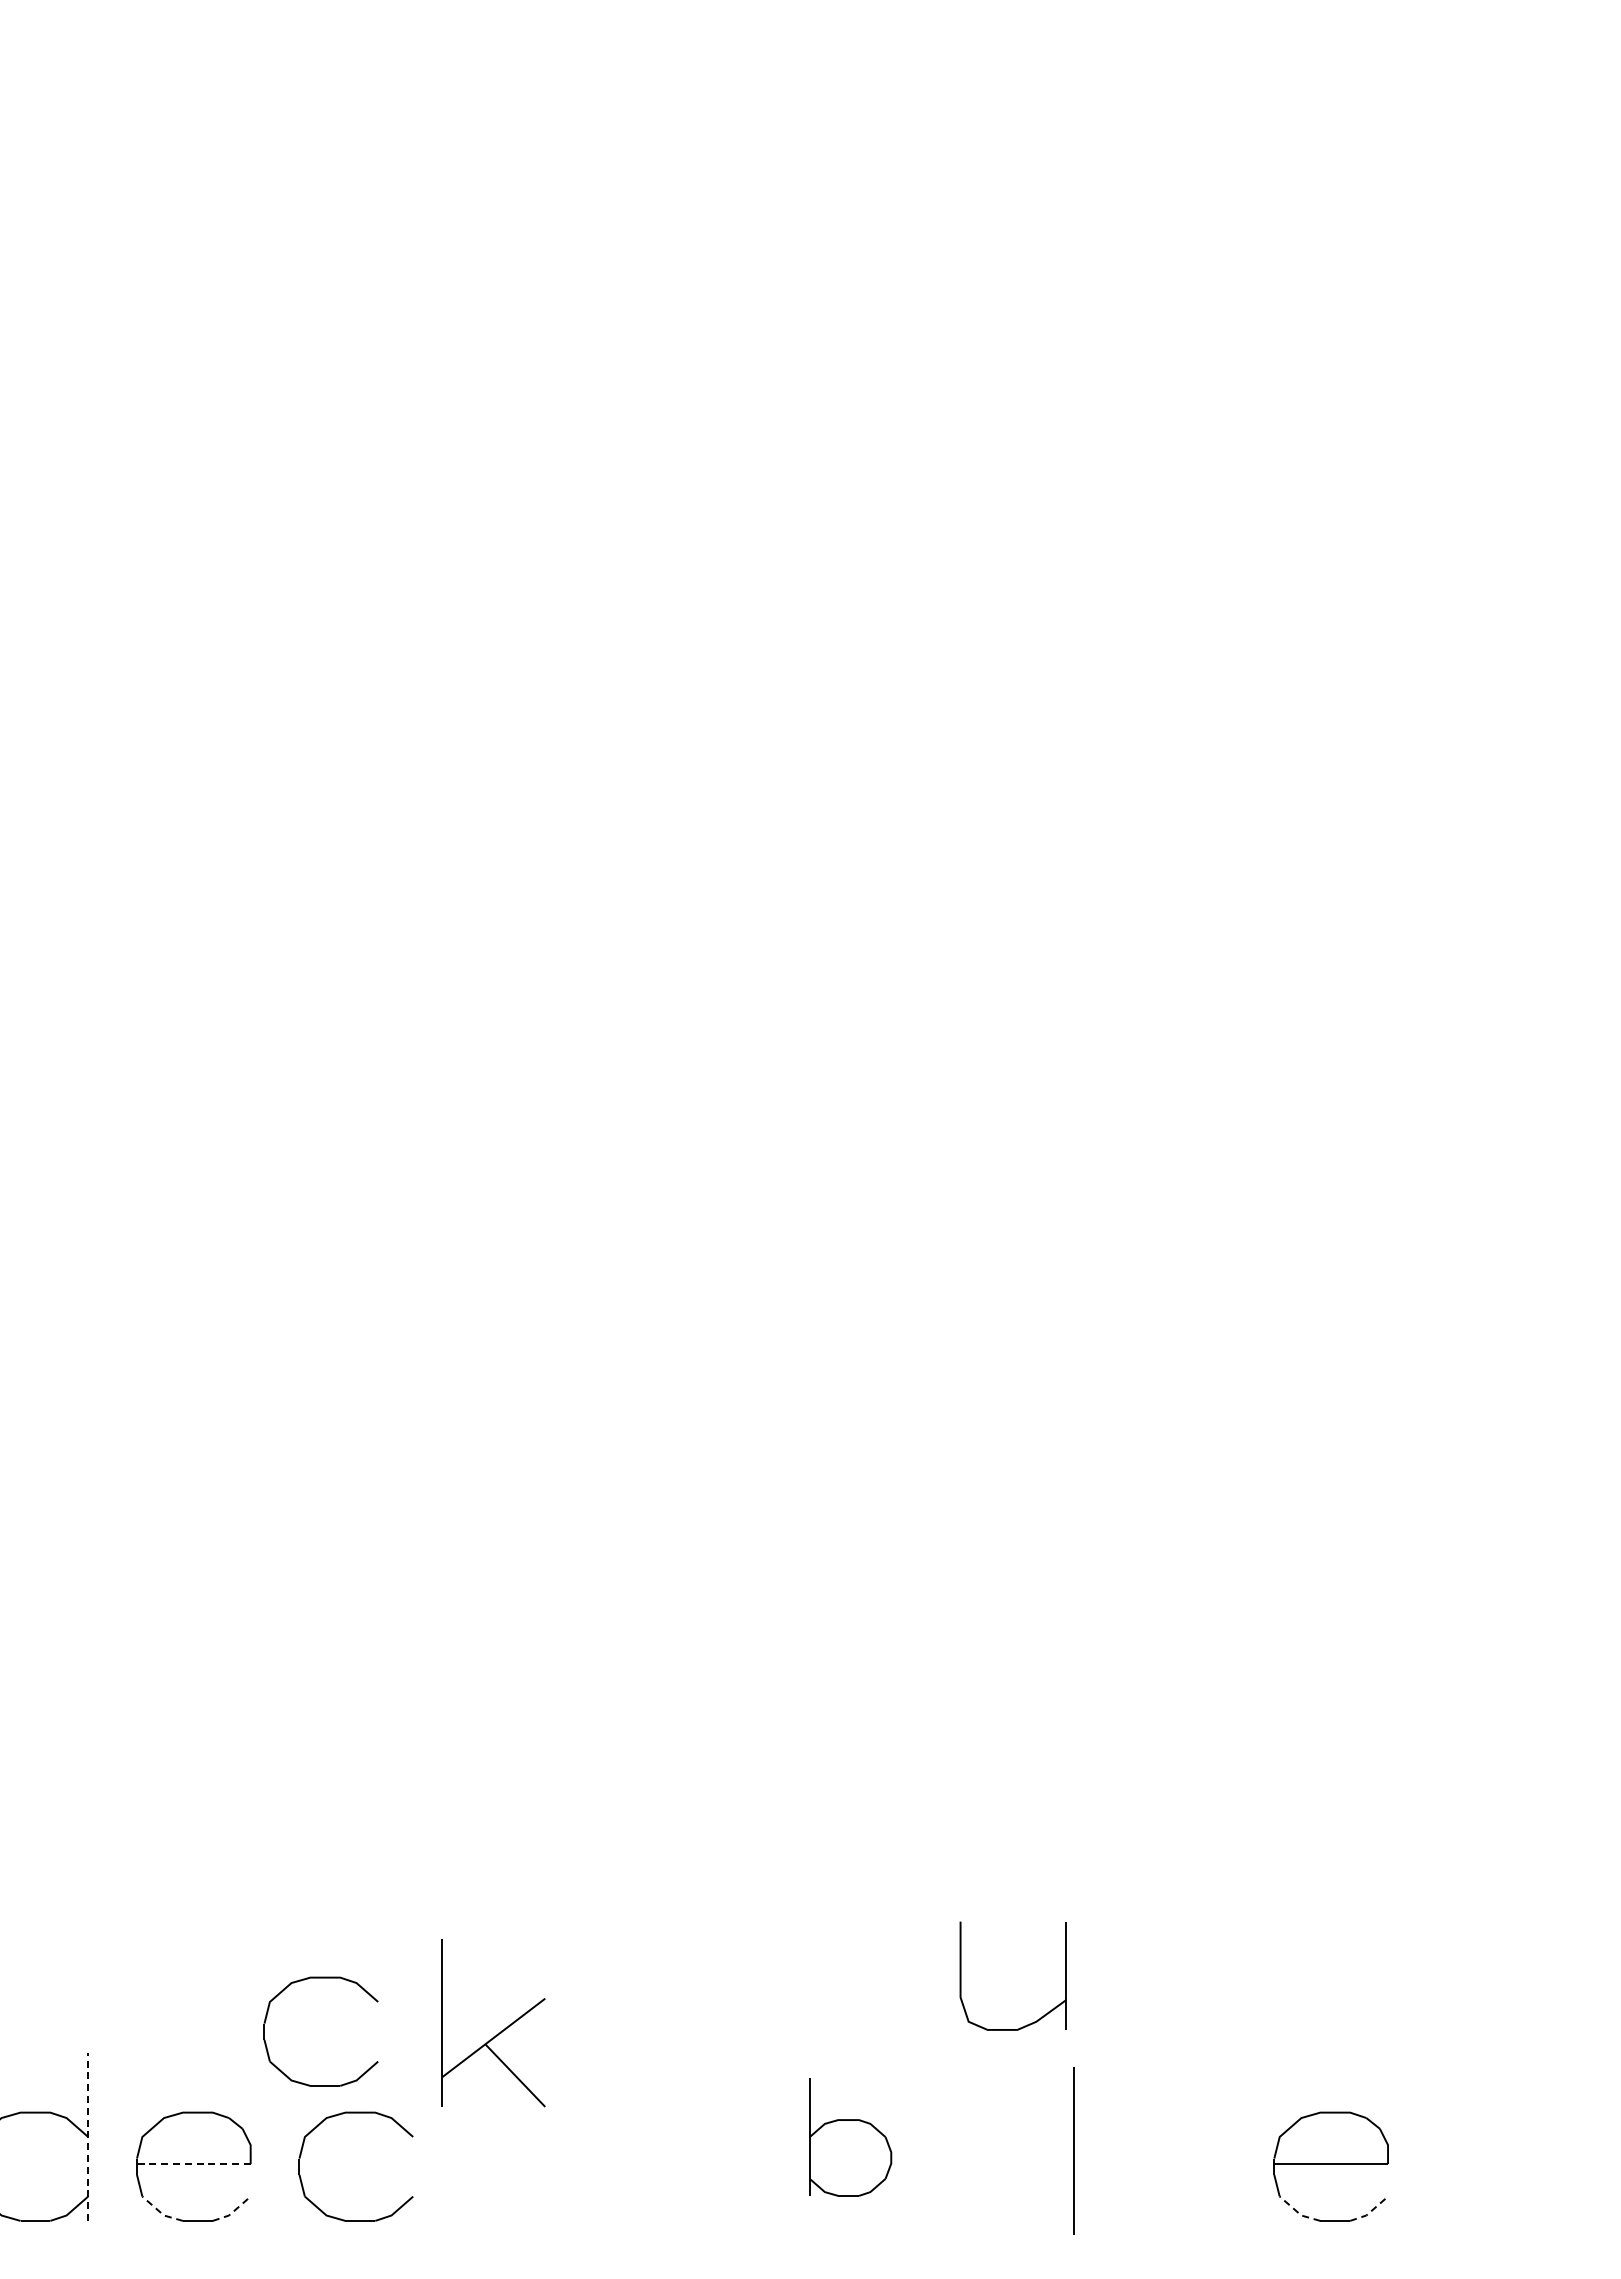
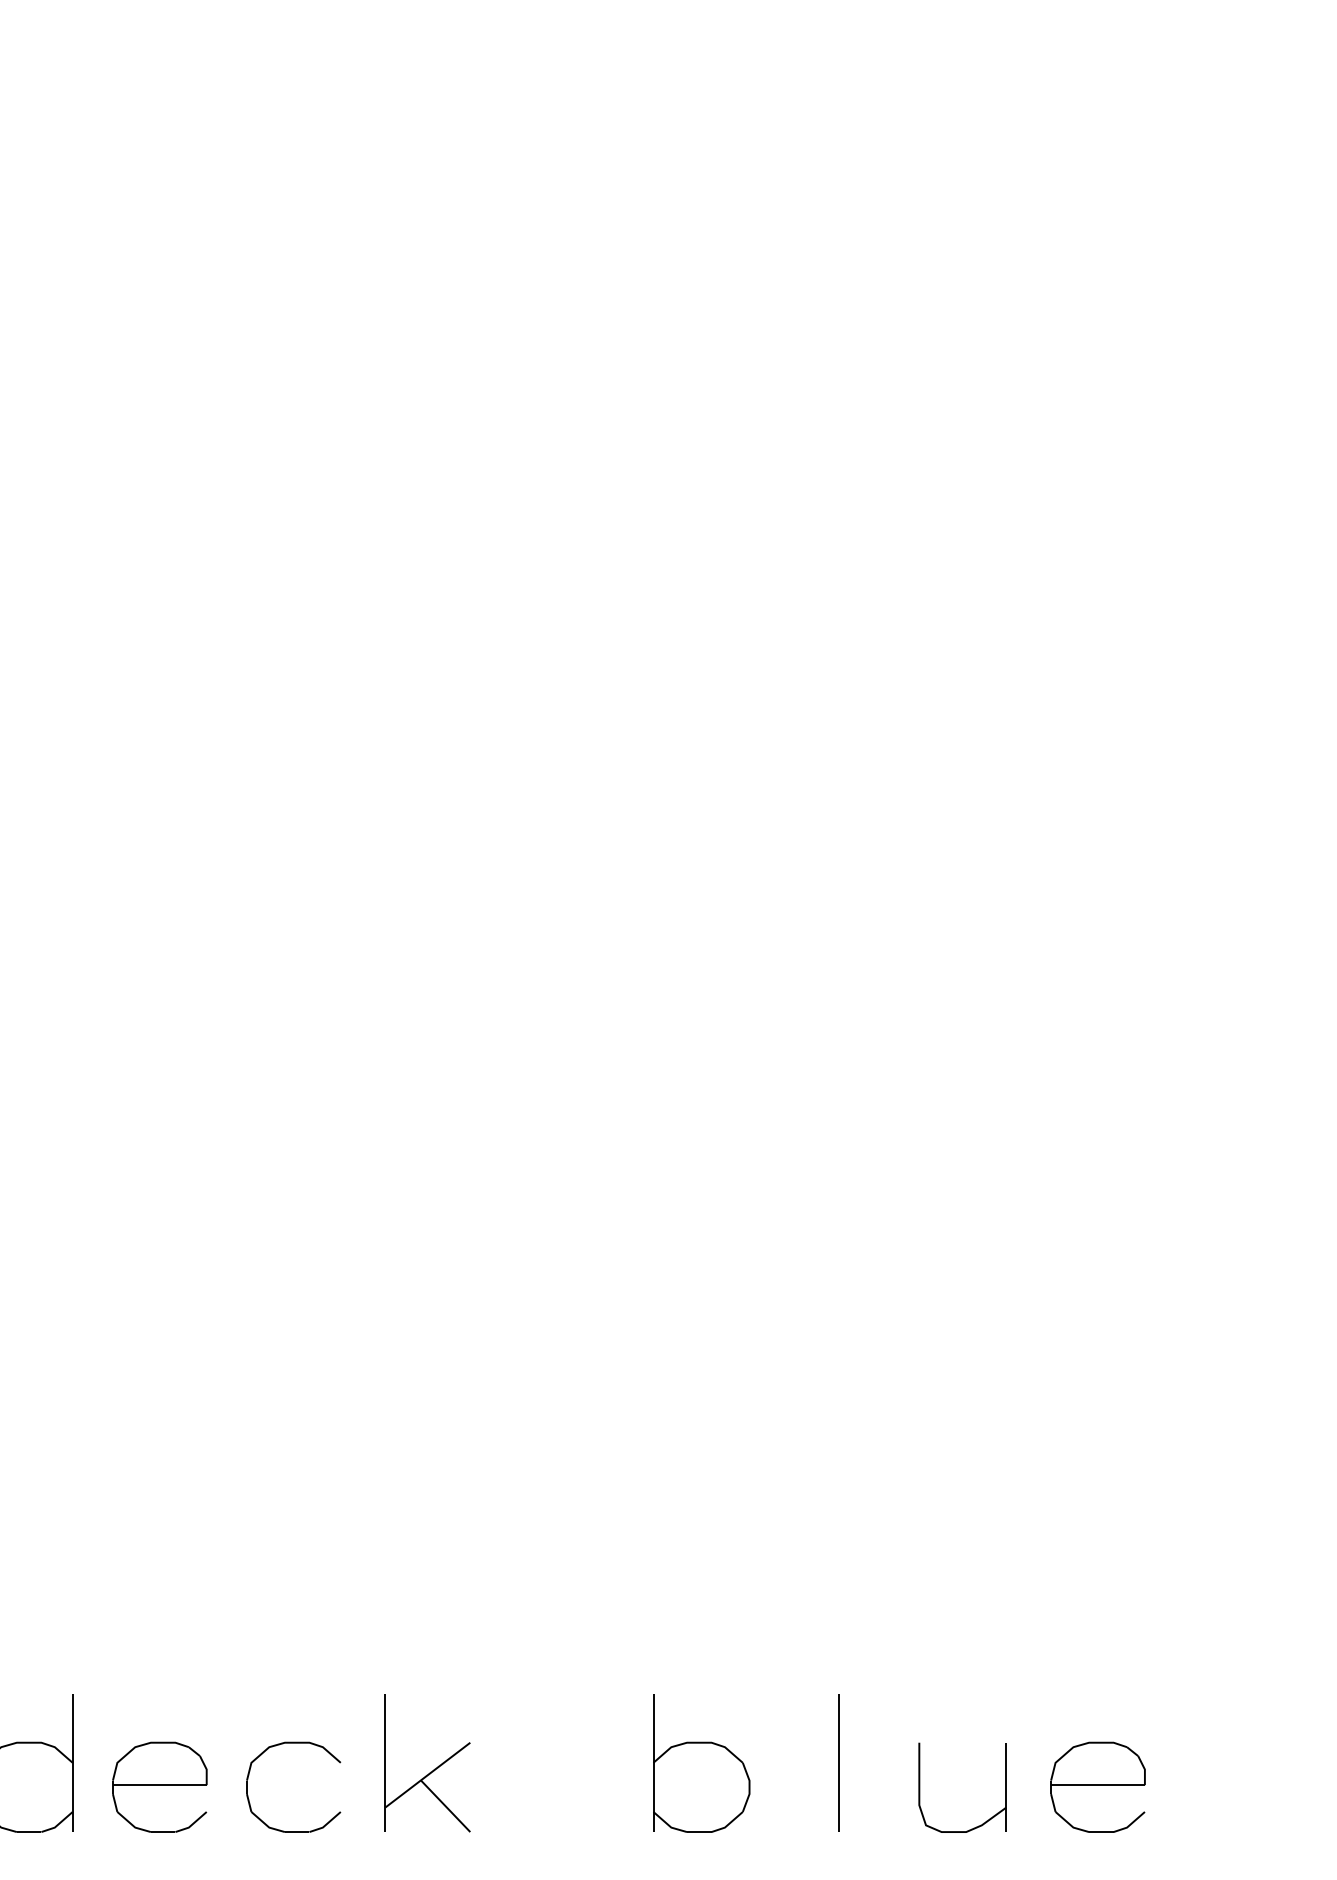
part: (320, 1978) -> (264, 1632), removed
part: (1041, 2016) -> (986, 1820), moved
part: (501, 2030) -> (434, 1769), moved
line: (88, 2136) -> (72, 1762), dashed -> solid
part: (850, 2137) -> (701, 1763), size x1.43
line: (1073, 2150) -> (838, 1762), moved
line: (193, 2164) -> (159, 1785), dashed -> solid
line: (161, 2212) -> (133, 1825), dashed -> solid
line: (232, 2212) -> (191, 1825), dashed -> solid
line: (1298, 2212) -> (1071, 1825), dashed -> solid
line: (1370, 2212) -> (1130, 1825), dashed -> solid

